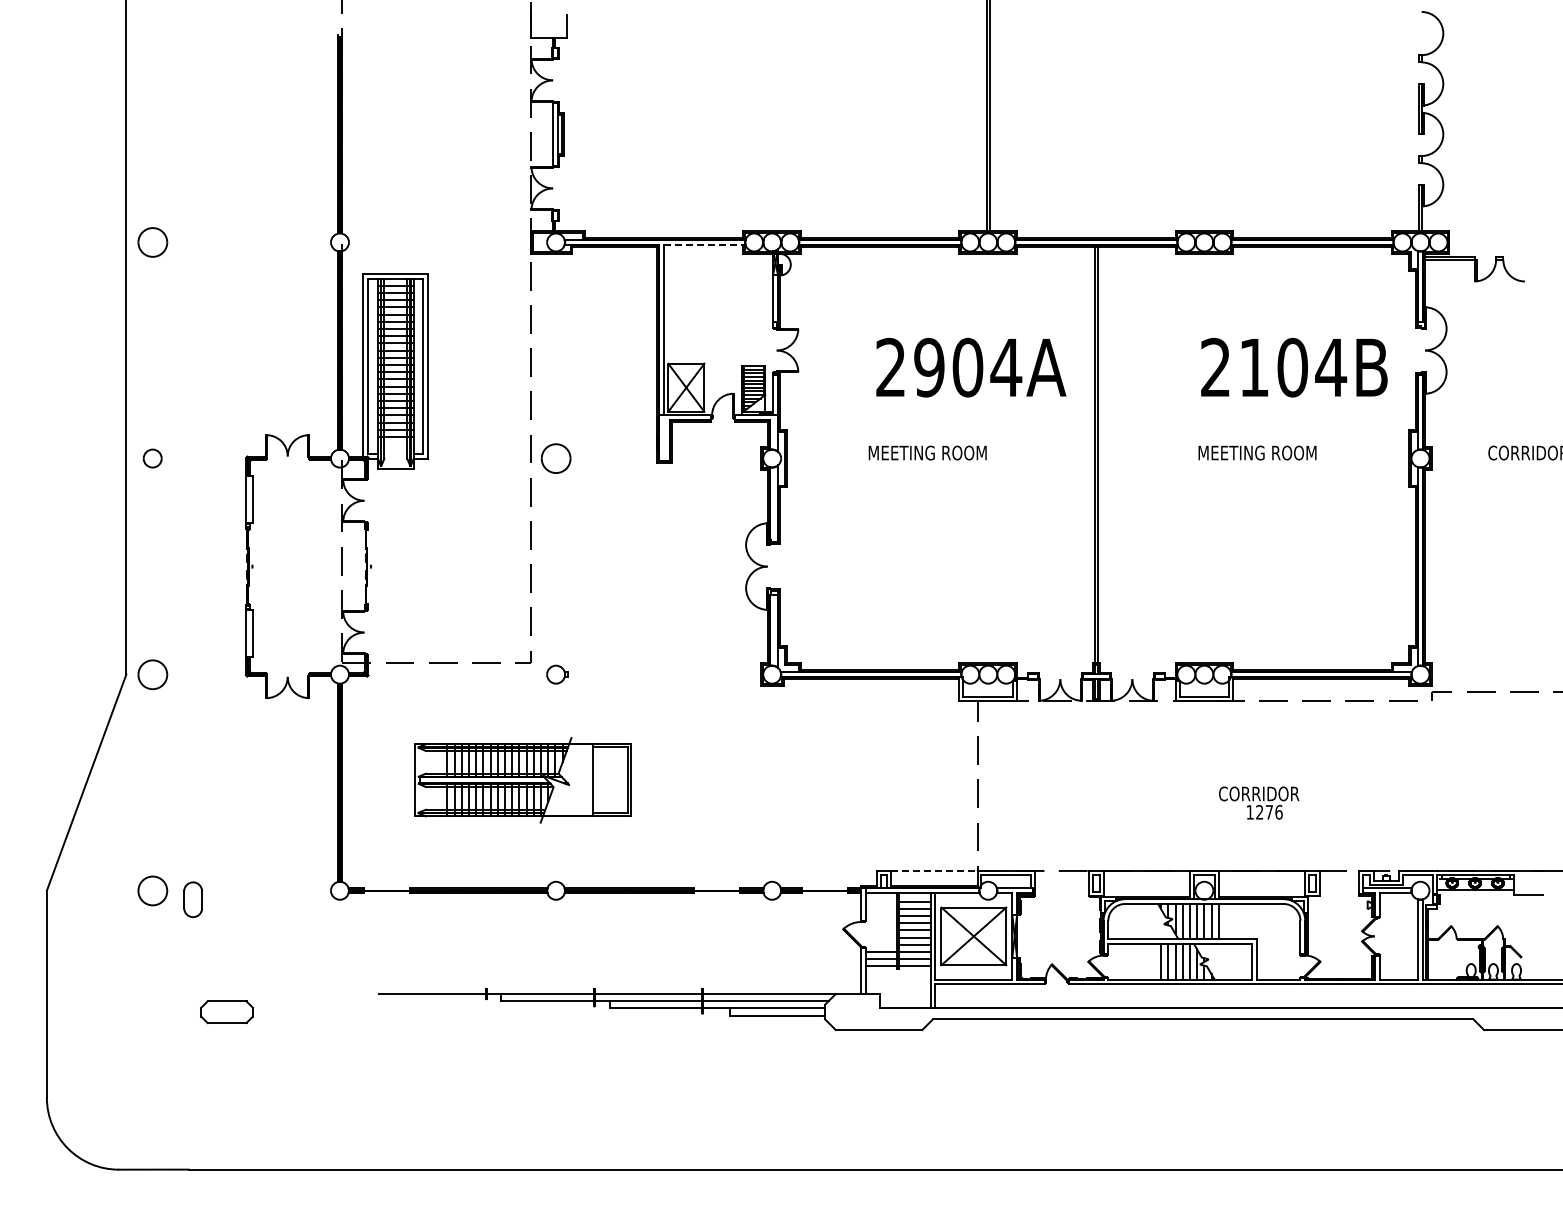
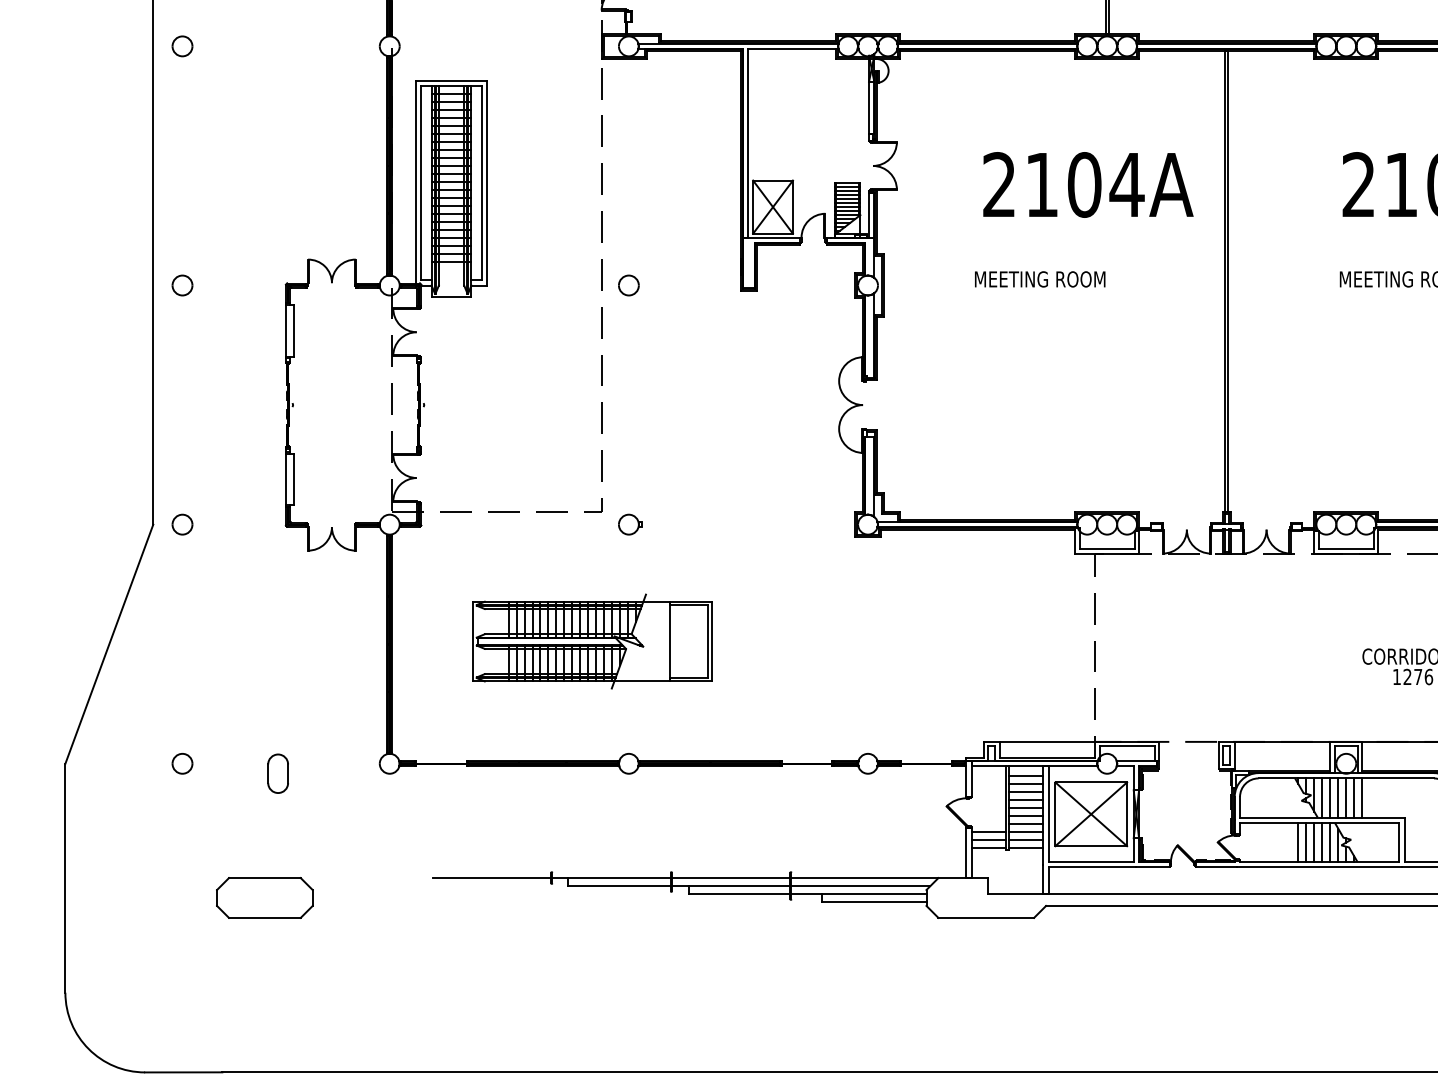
part: (152, 242) -> (182, 46), size x0.62
line: (704, 244) -> (793, 48), dashed -> solid
text: (929, 367) -> (1042, 184), 2904A -> 2104A
part: (555, 458) -> (628, 285), size x0.62
part: (152, 674) -> (182, 524), size x0.62
line: (934, 870) -> (1047, 741), dashed -> solid
part: (152, 890) -> (182, 763), size x0.62
part: (192, 899) -> (277, 773), moved
part: (226, 1012) -> (264, 898), size x1.67

